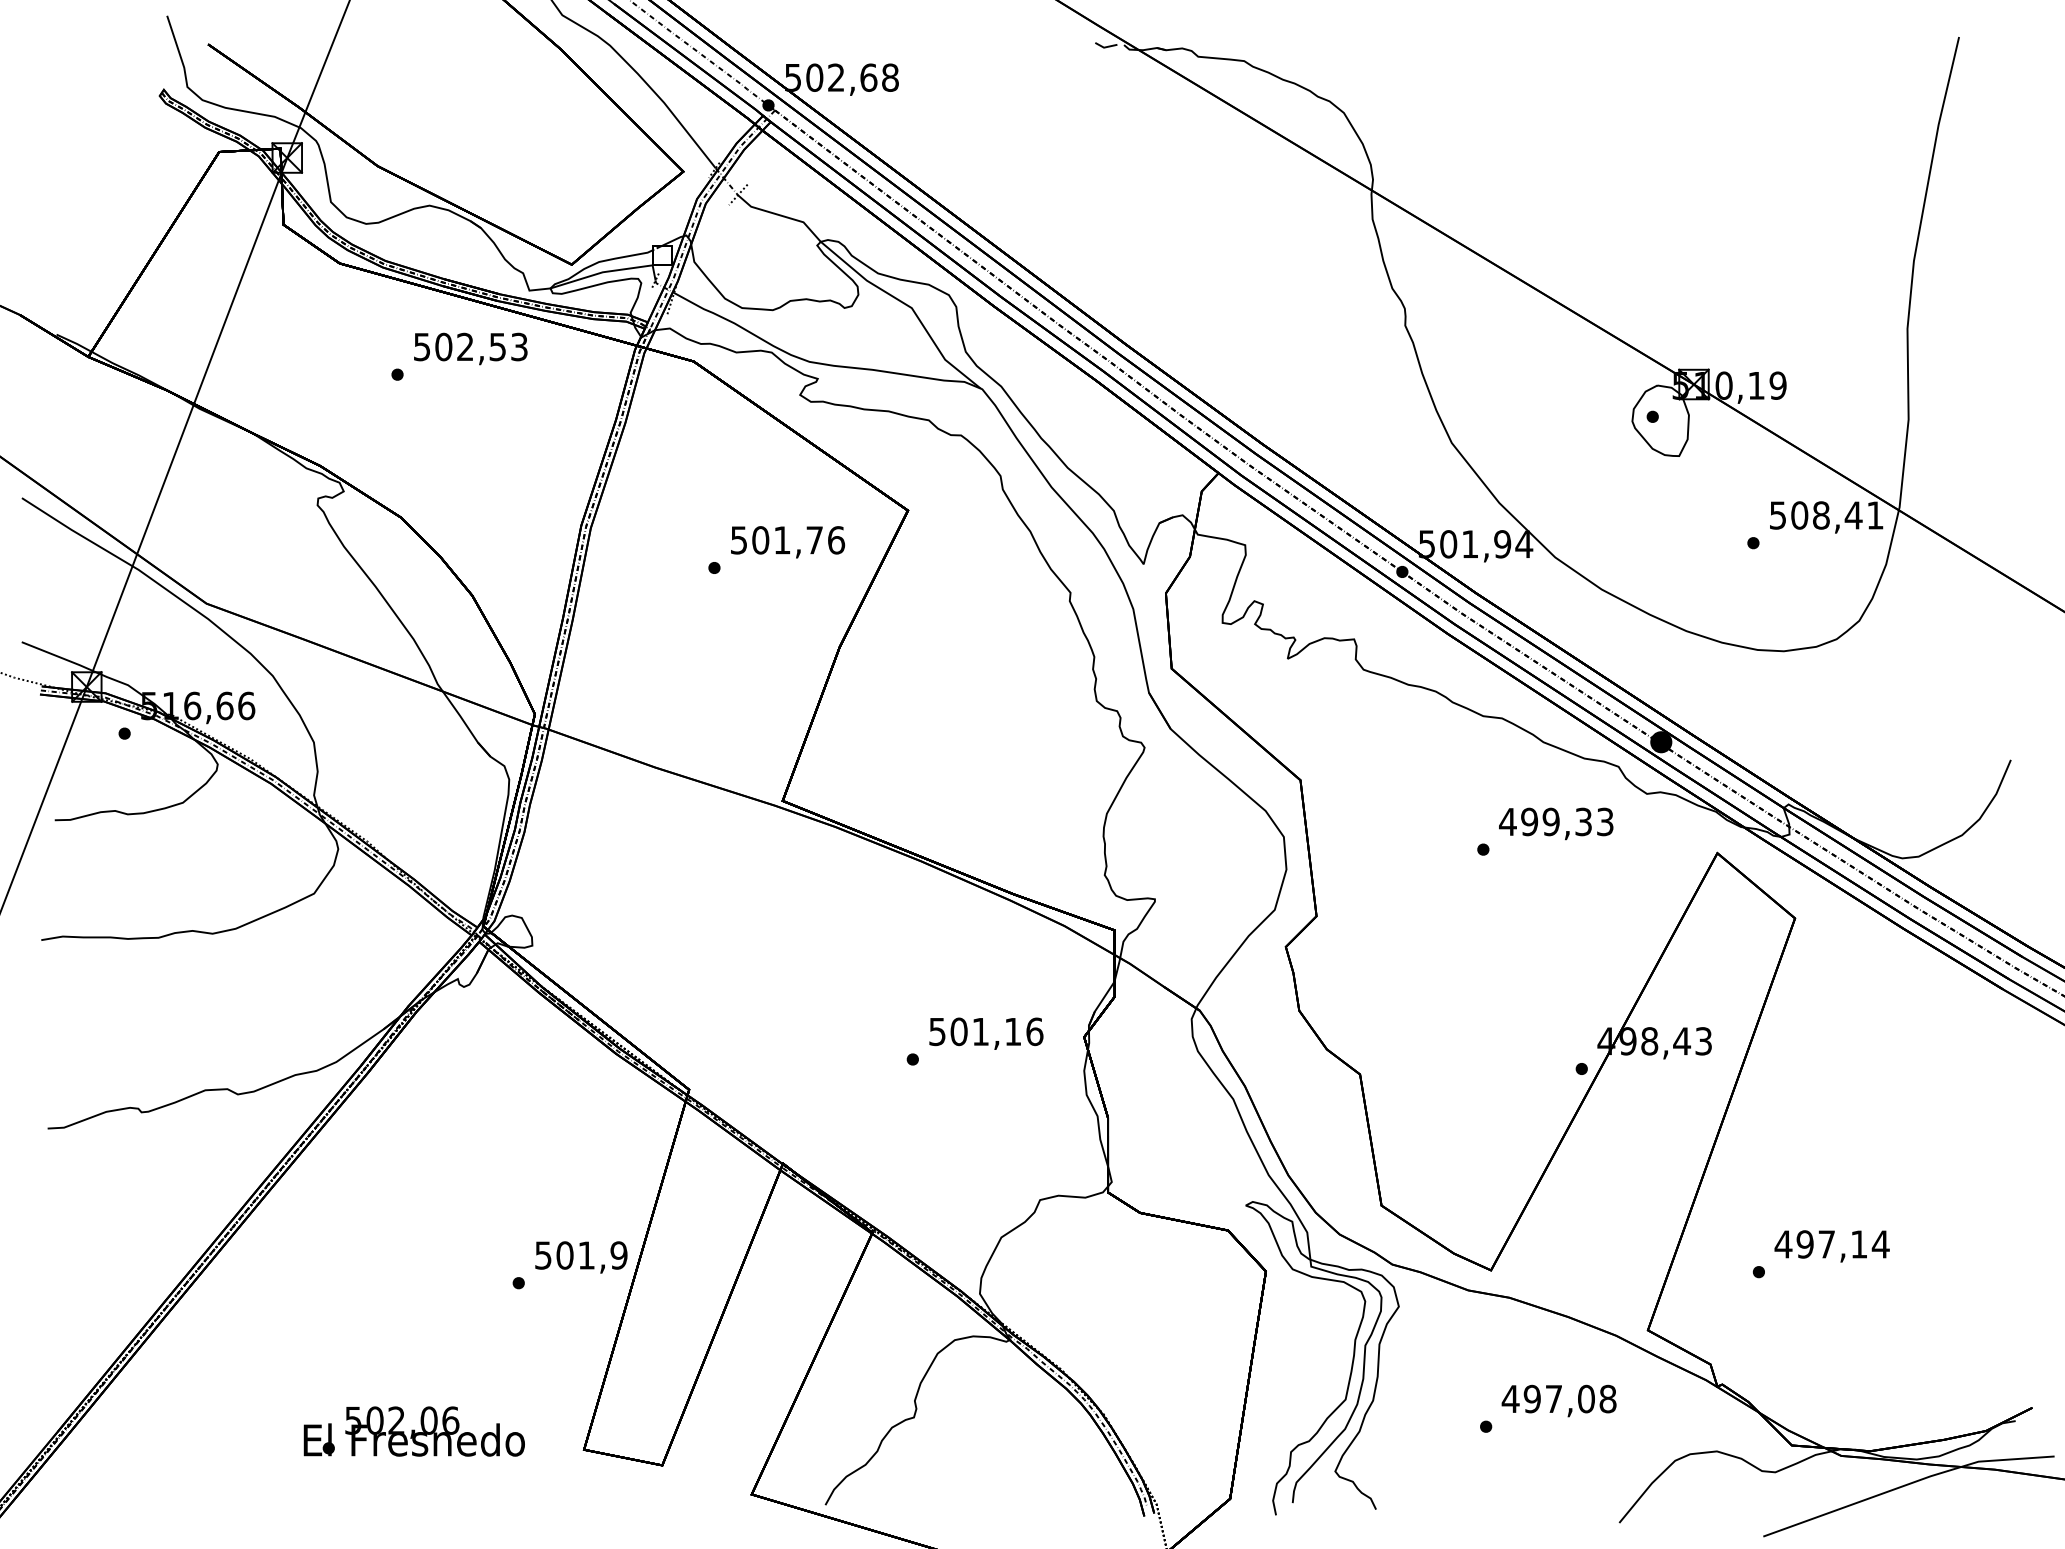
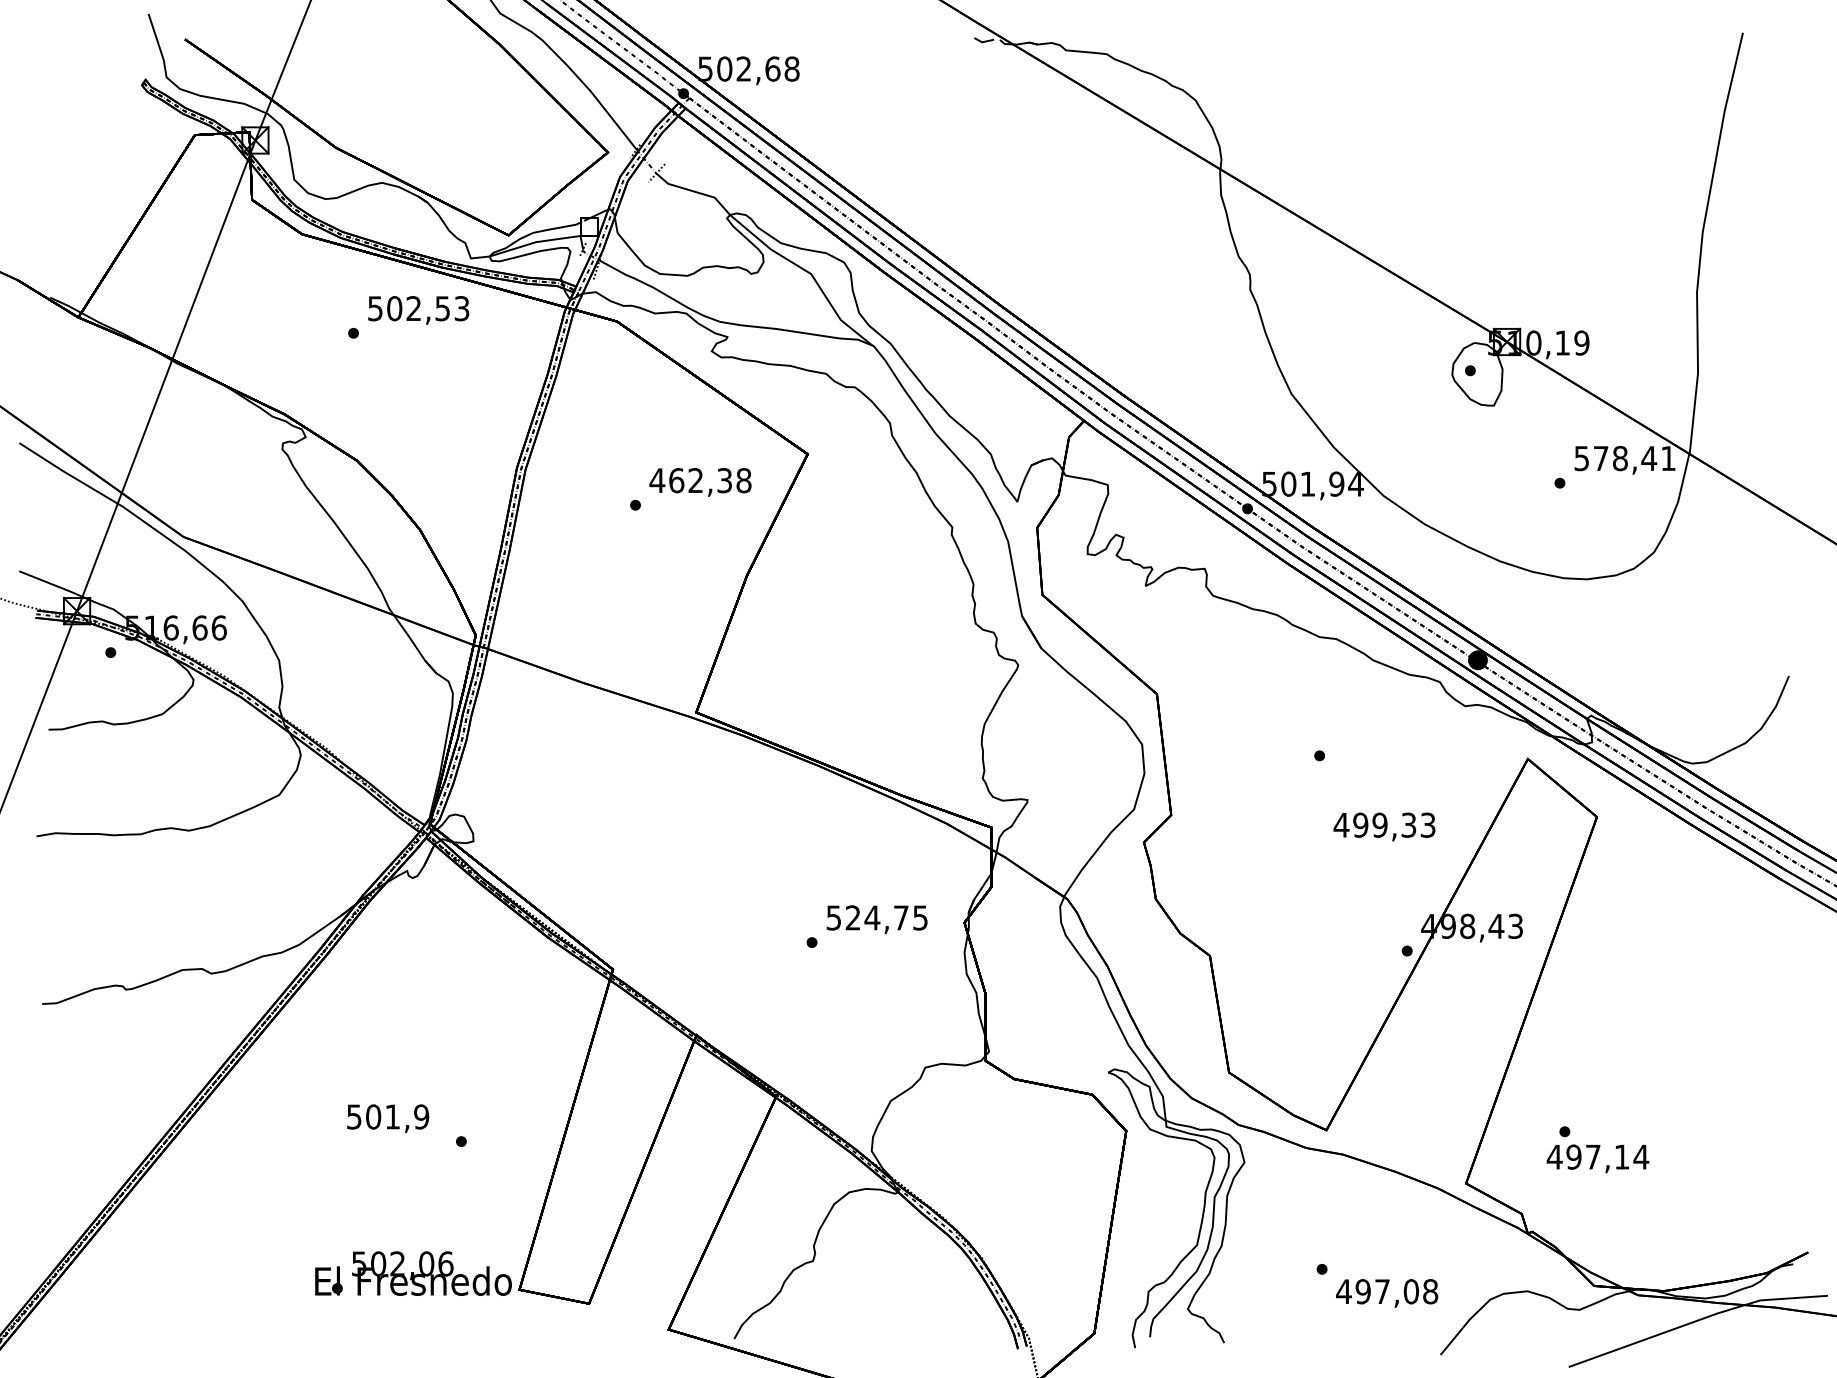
text: (1798, 515) -> (1600, 458), 508,41 -> 578,41
text: (787, 540) -> (700, 480), 501,76 -> 462,38
text: (1556, 823) -> (1384, 826), moved
text: (996, 1031) -> (886, 917), 501,16 -> 524,75
text: (1831, 1245) -> (1597, 1158), moved
text: (581, 1257) -> (388, 1118), moved
text: (1559, 1401) -> (1387, 1293), moved
text: (414, 1431) -> (413, 1273), moved

